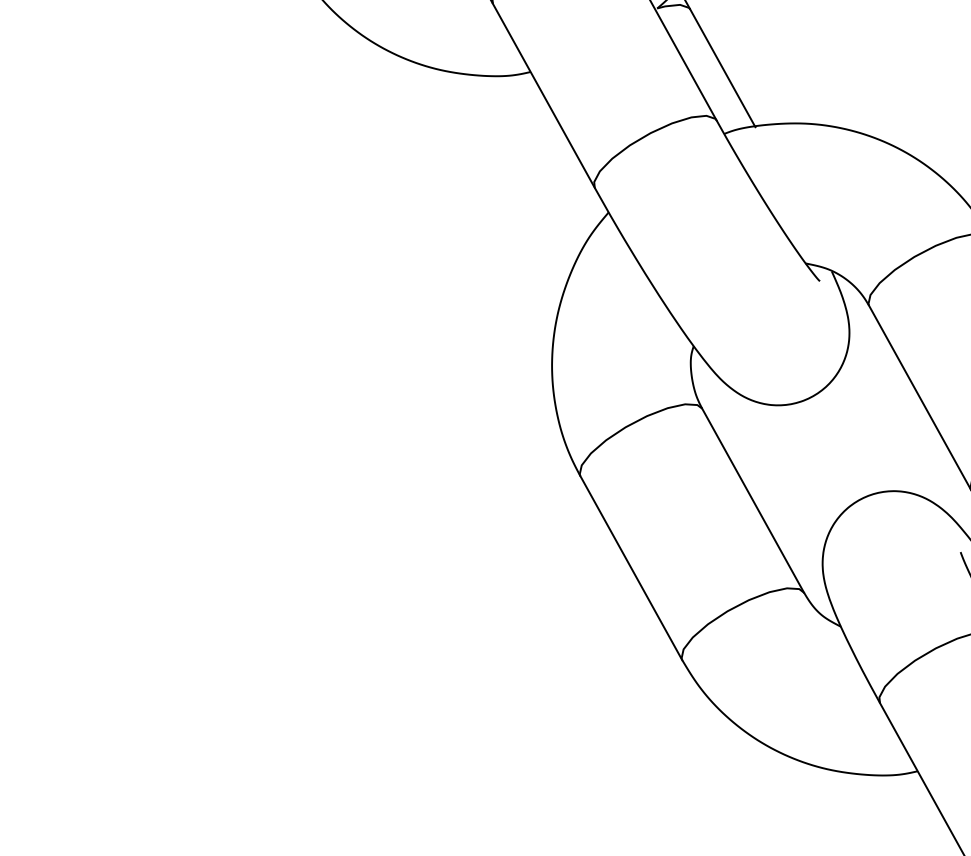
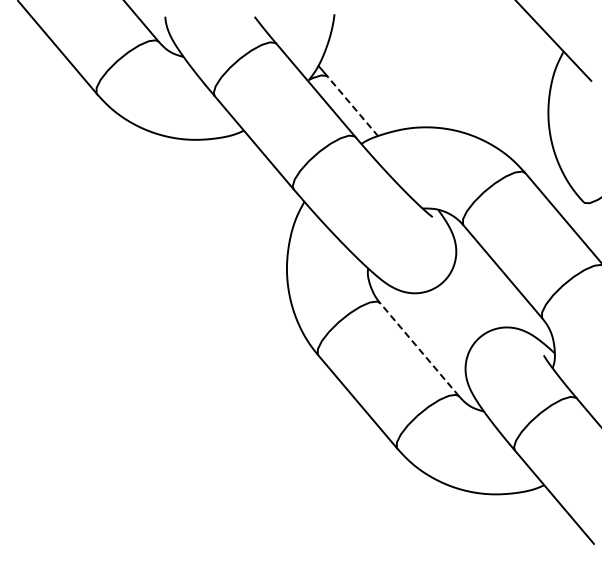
line: (721, 67) -> (352, 106), solid -> dashed
line: (752, 500) -> (419, 349), solid -> dashed

